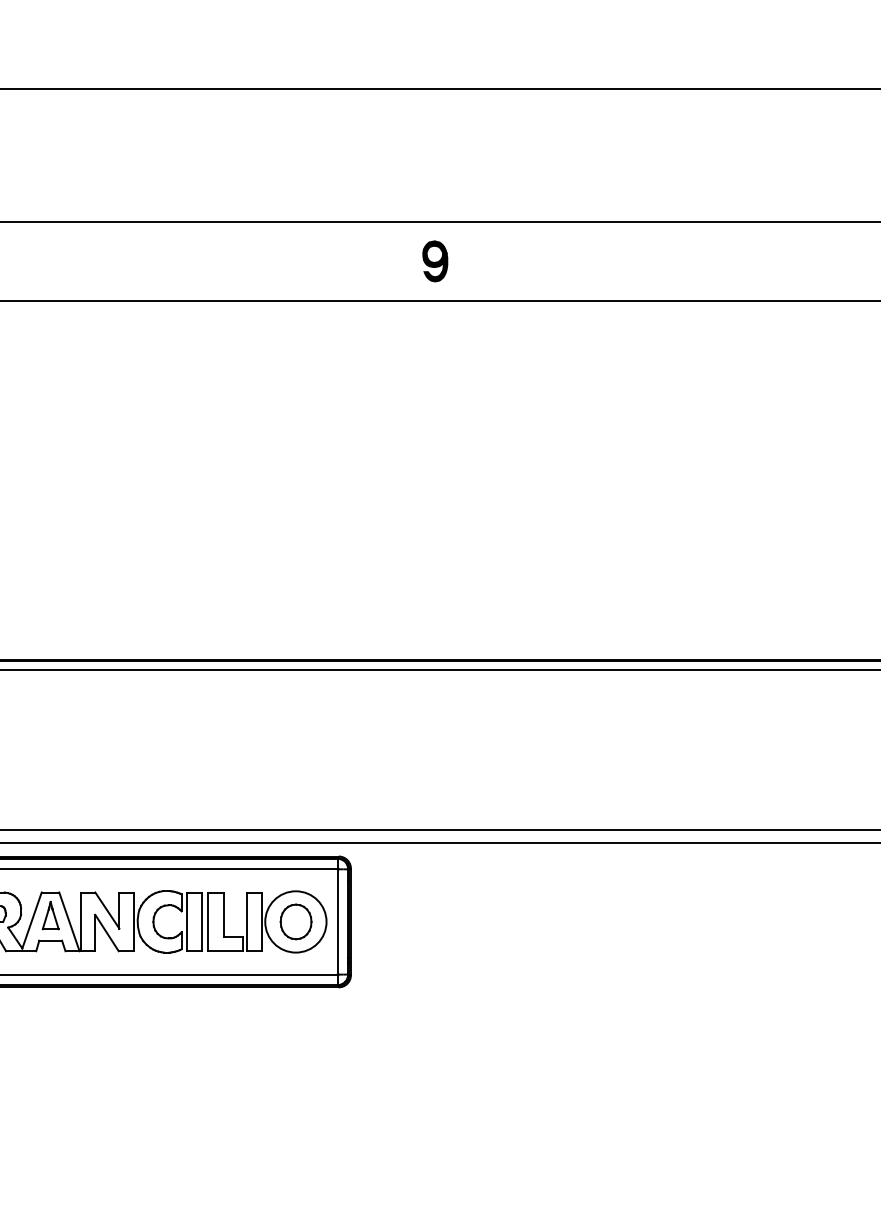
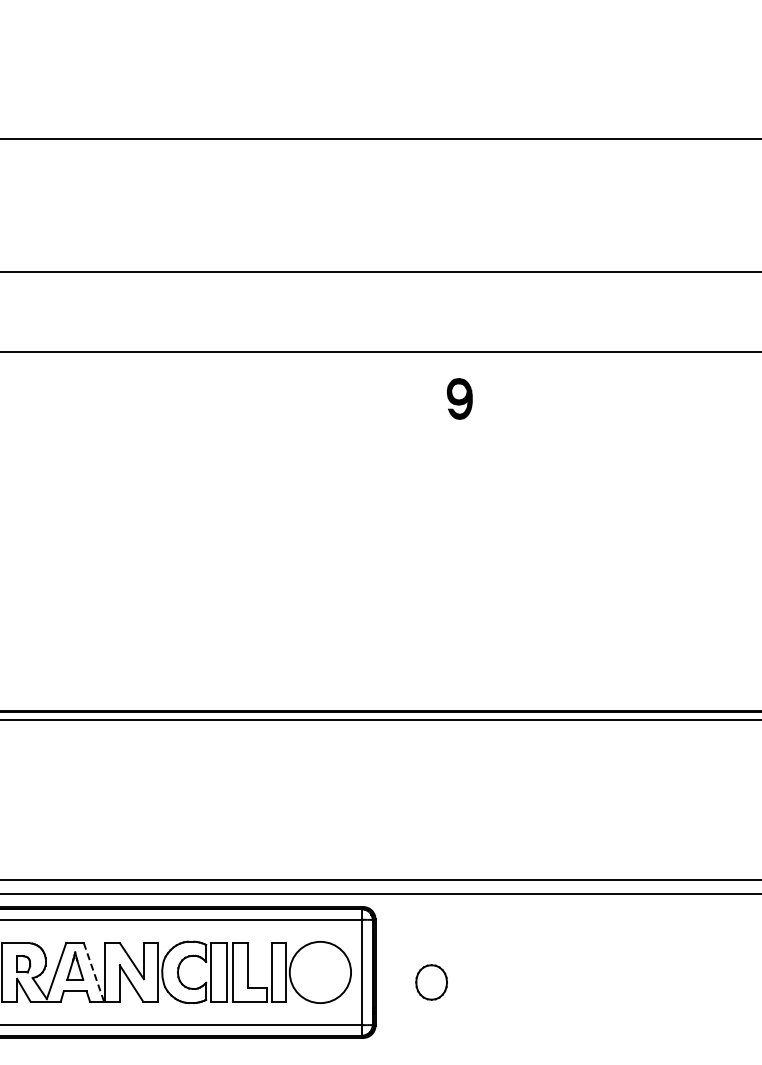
part: (435, 261) -> (460, 399), moved
part: (295, 921) -> (431, 982), moved
line: (69, 922) -> (94, 973), solid -> dashed

